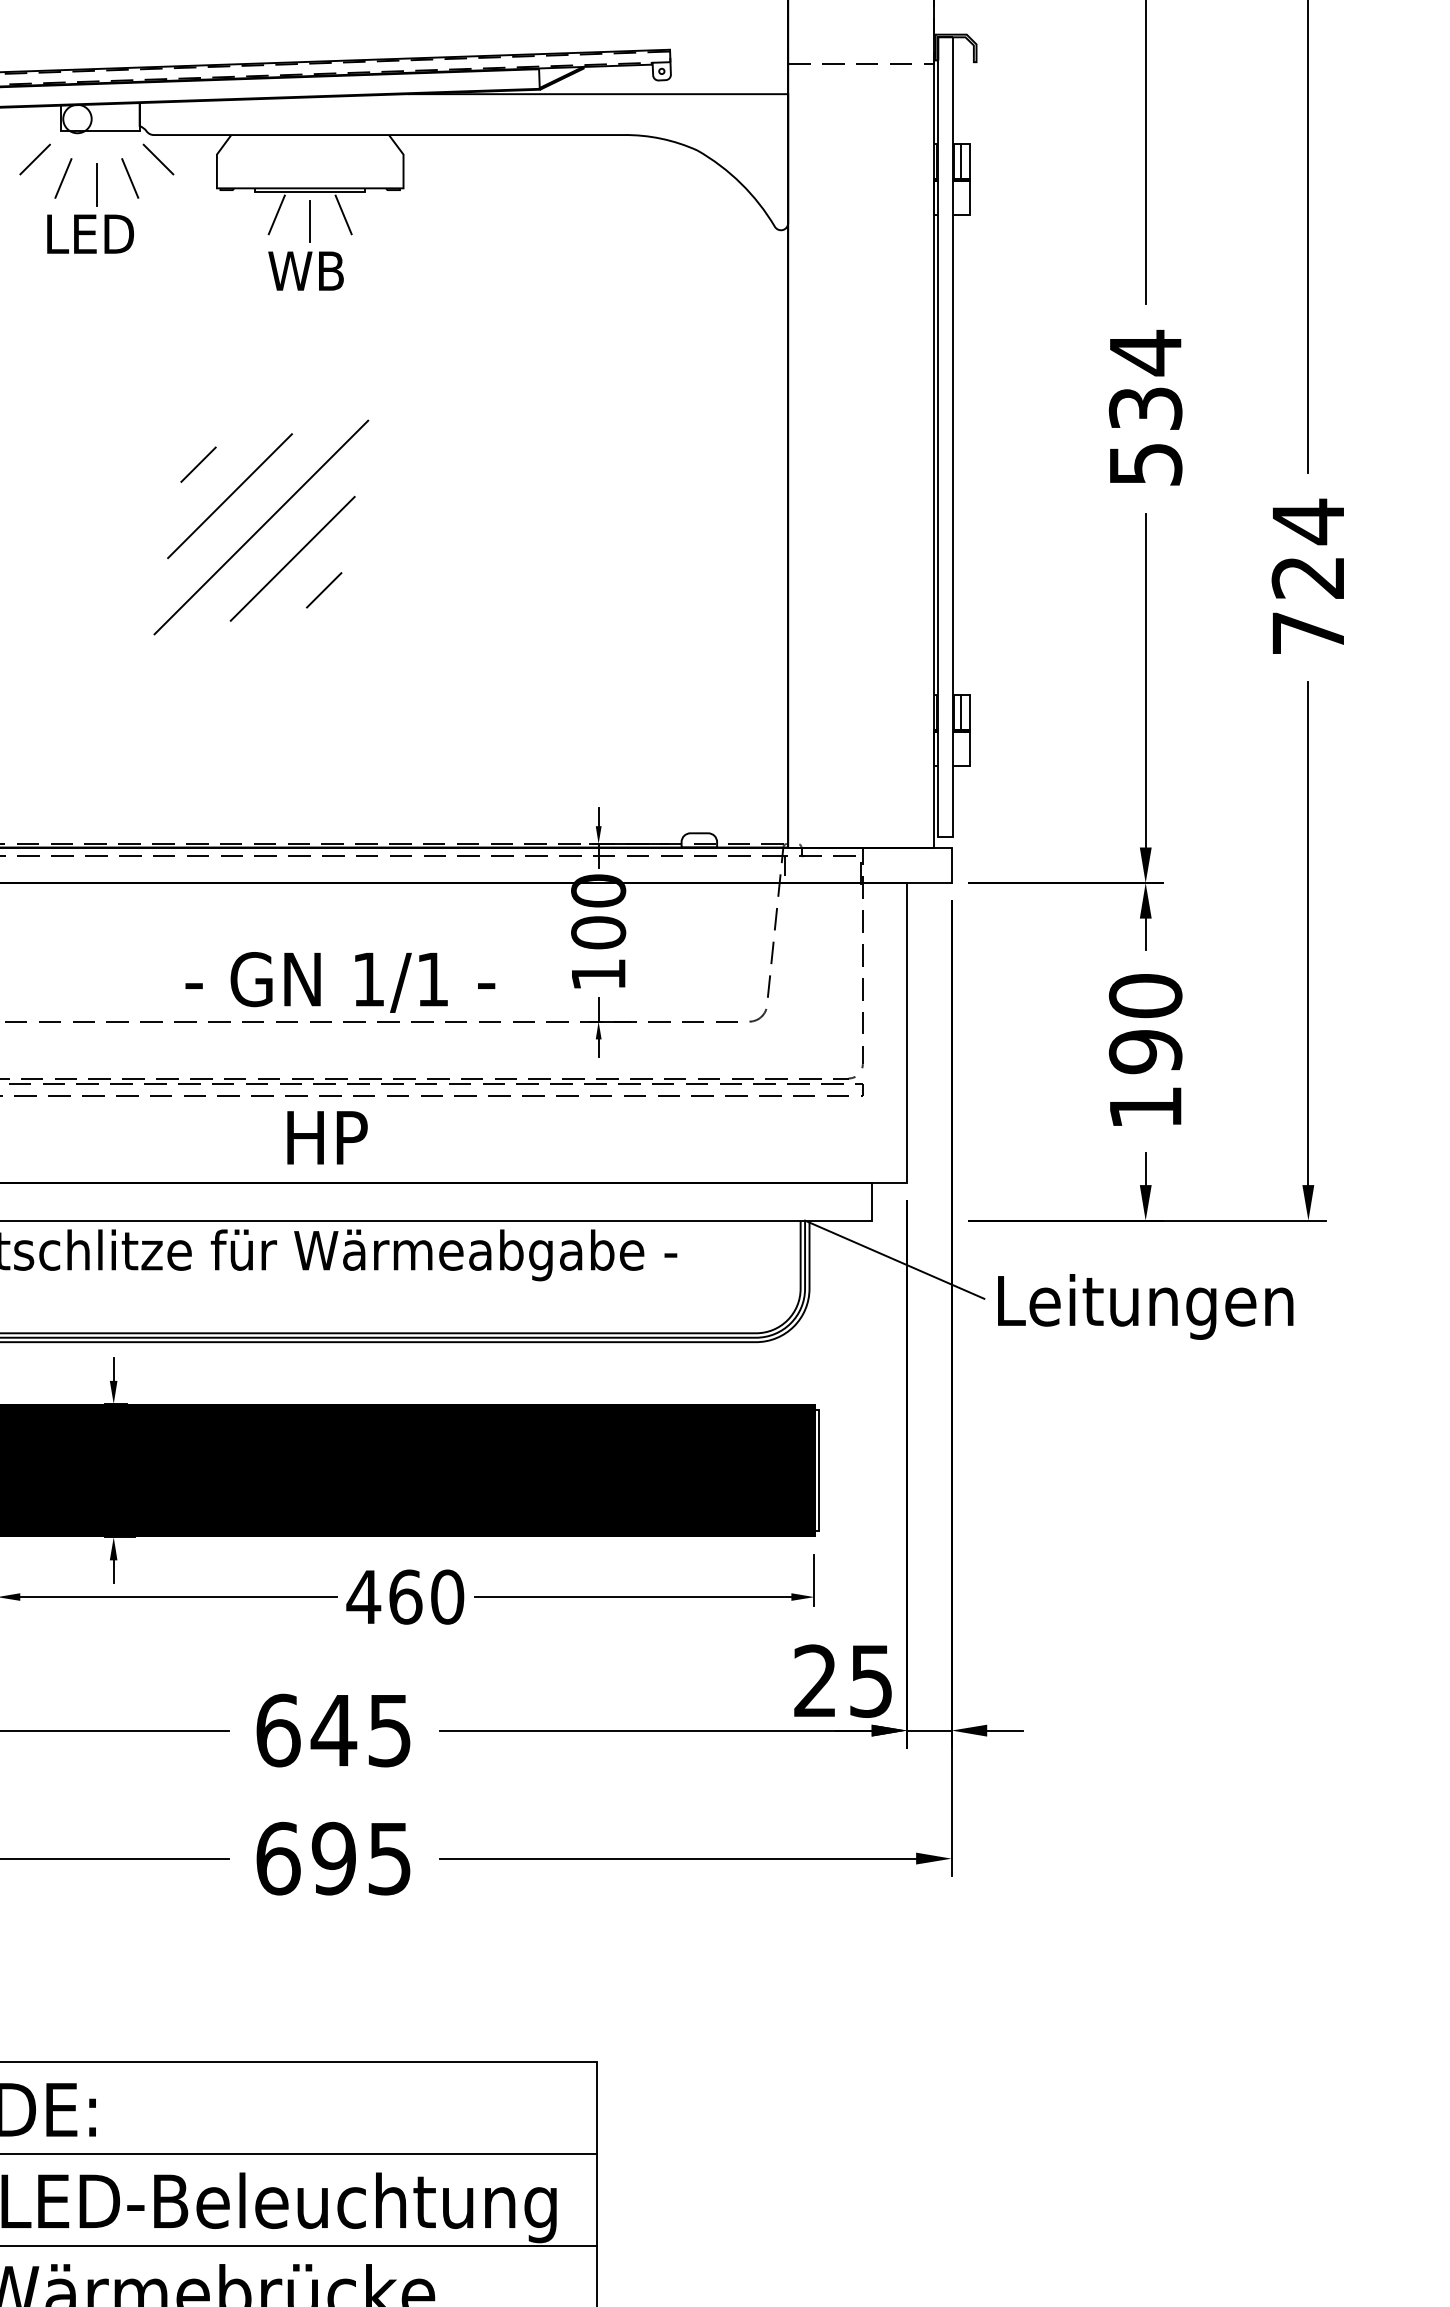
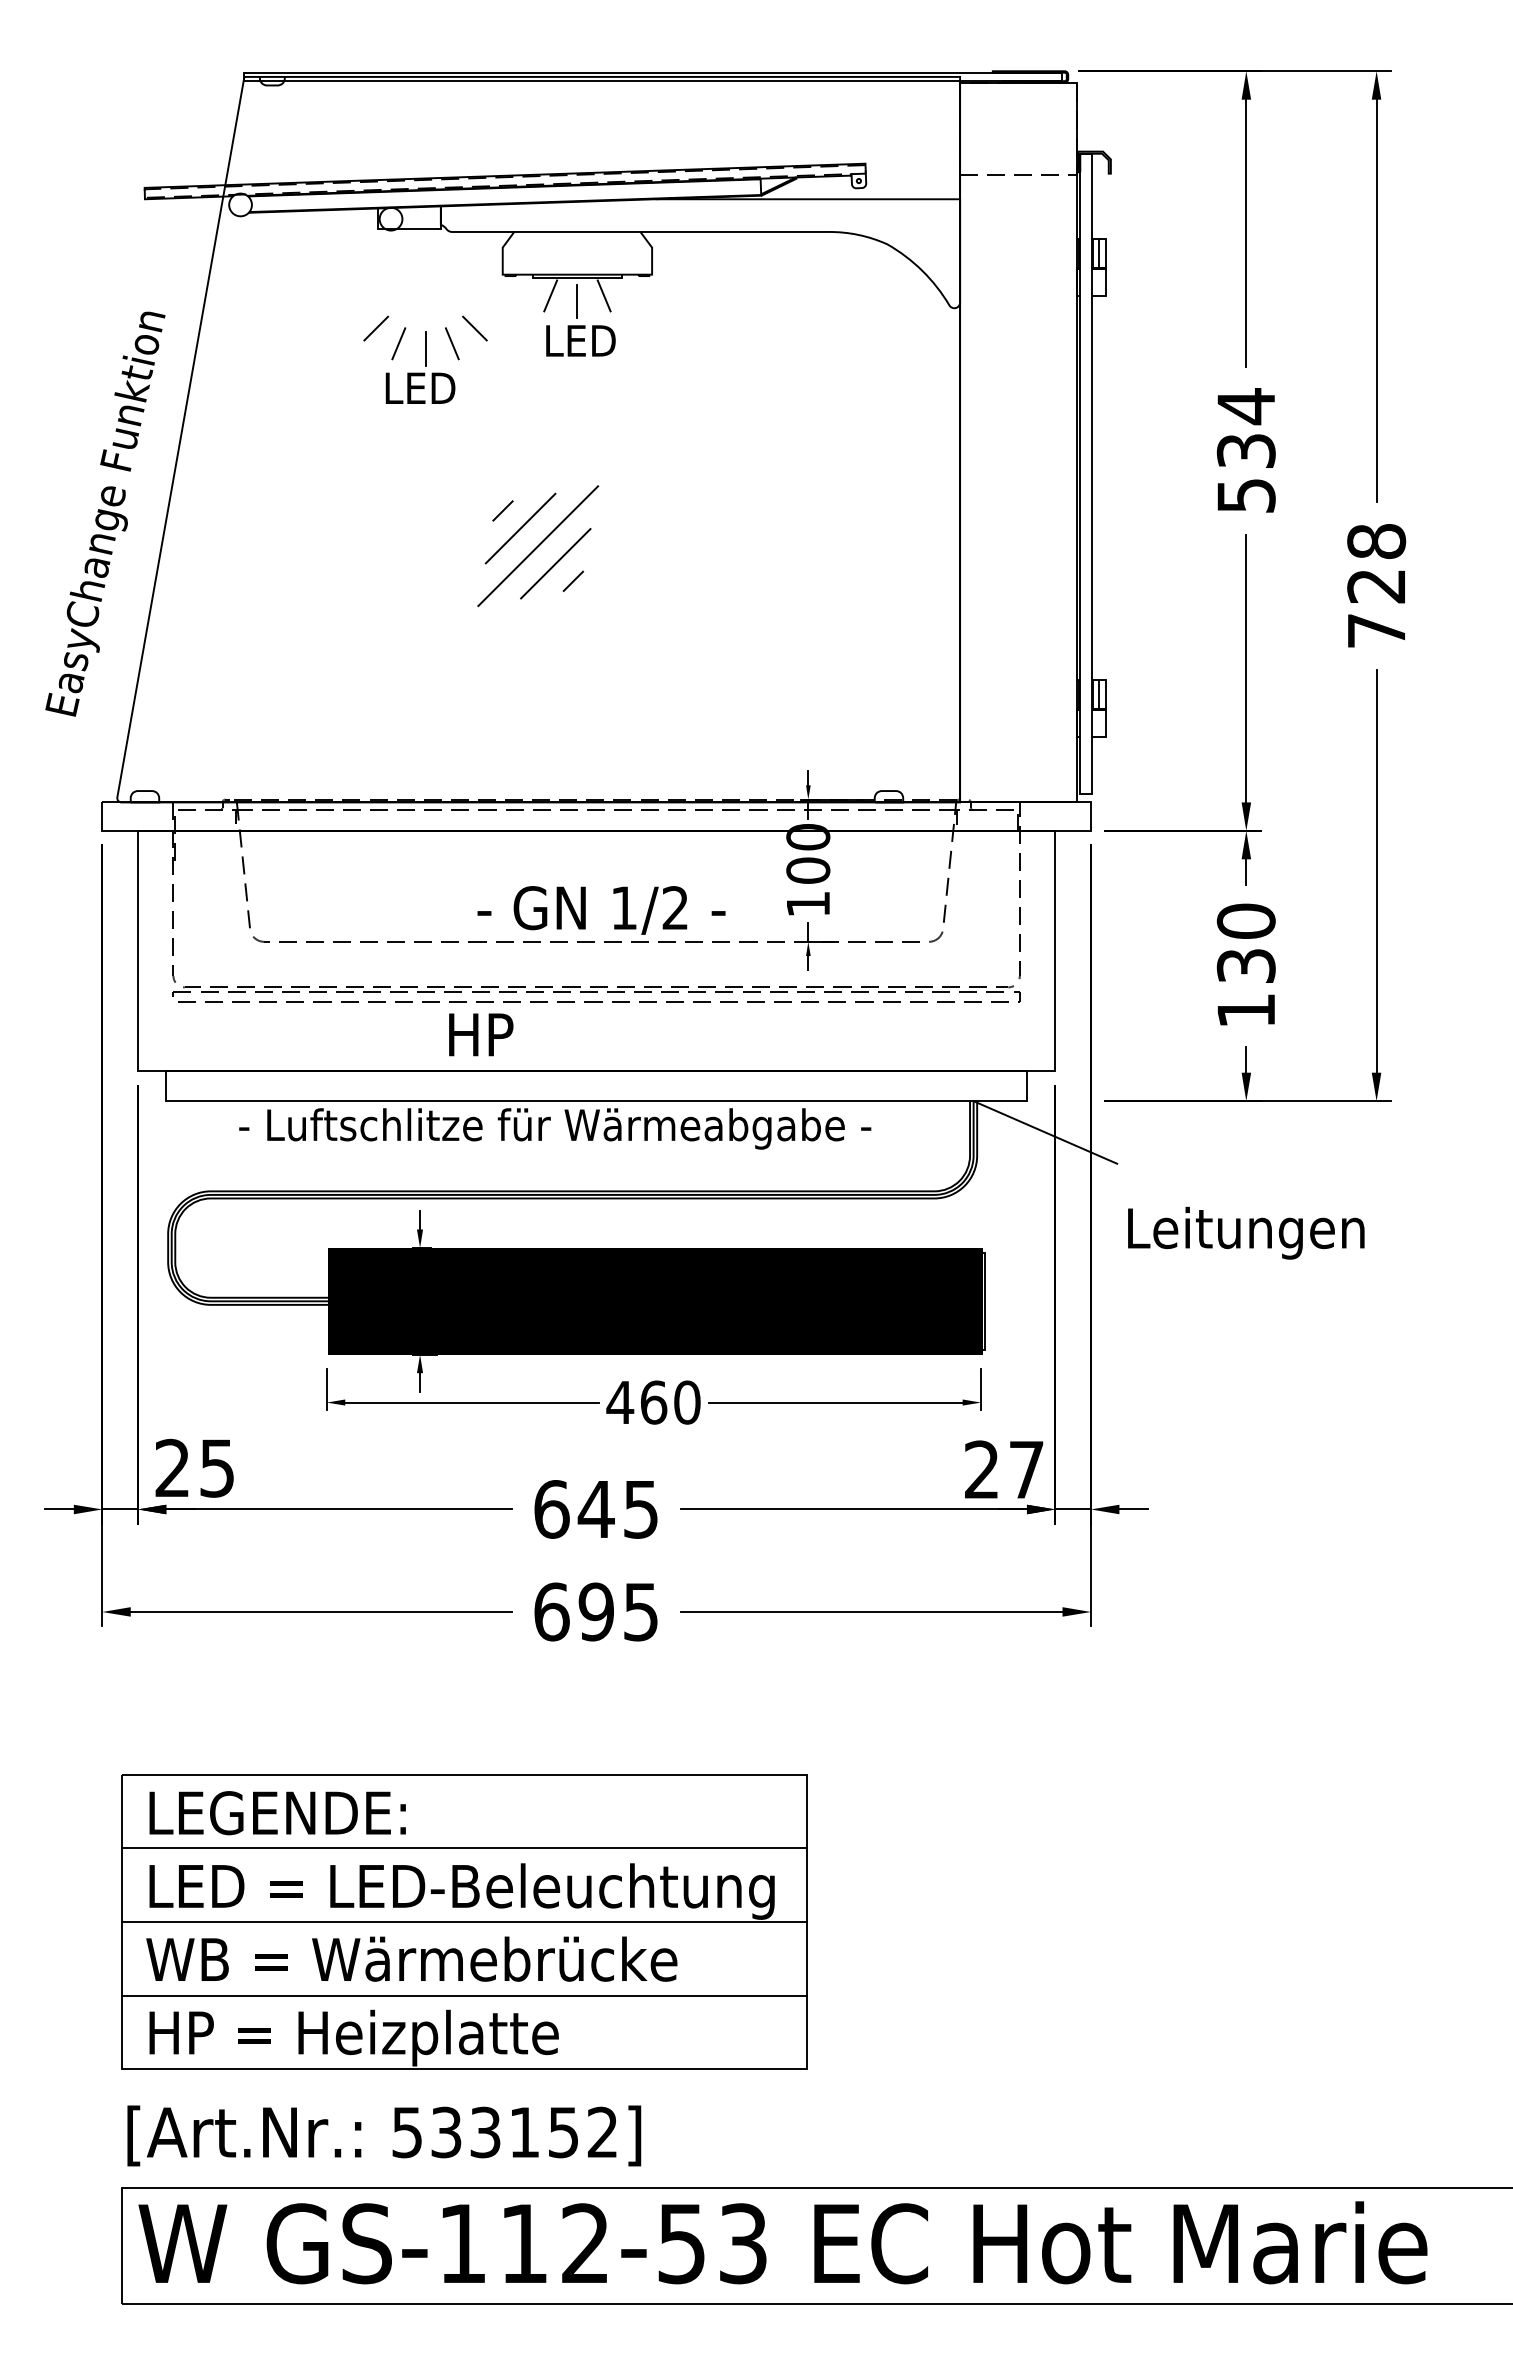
part: (96, 198) -> (425, 359), moved
text: (312, 270) -> (579, 340), WB -> LED
text: (1308, 521) -> (1376, 541), 724 -> 728
part: (260, 526) -> (537, 545), size x0.7
text: (431, 978) -> (674, 907), 1/1 -> 1/2
text: (1145, 1051) -> (1246, 965), 190 -> 130
text: (327, 1137) -> (481, 1034), moved
text: (1145, 1305) -> (1246, 1232), moved
text: (871, 1681) -> (1026, 1470), 25 -> 27

